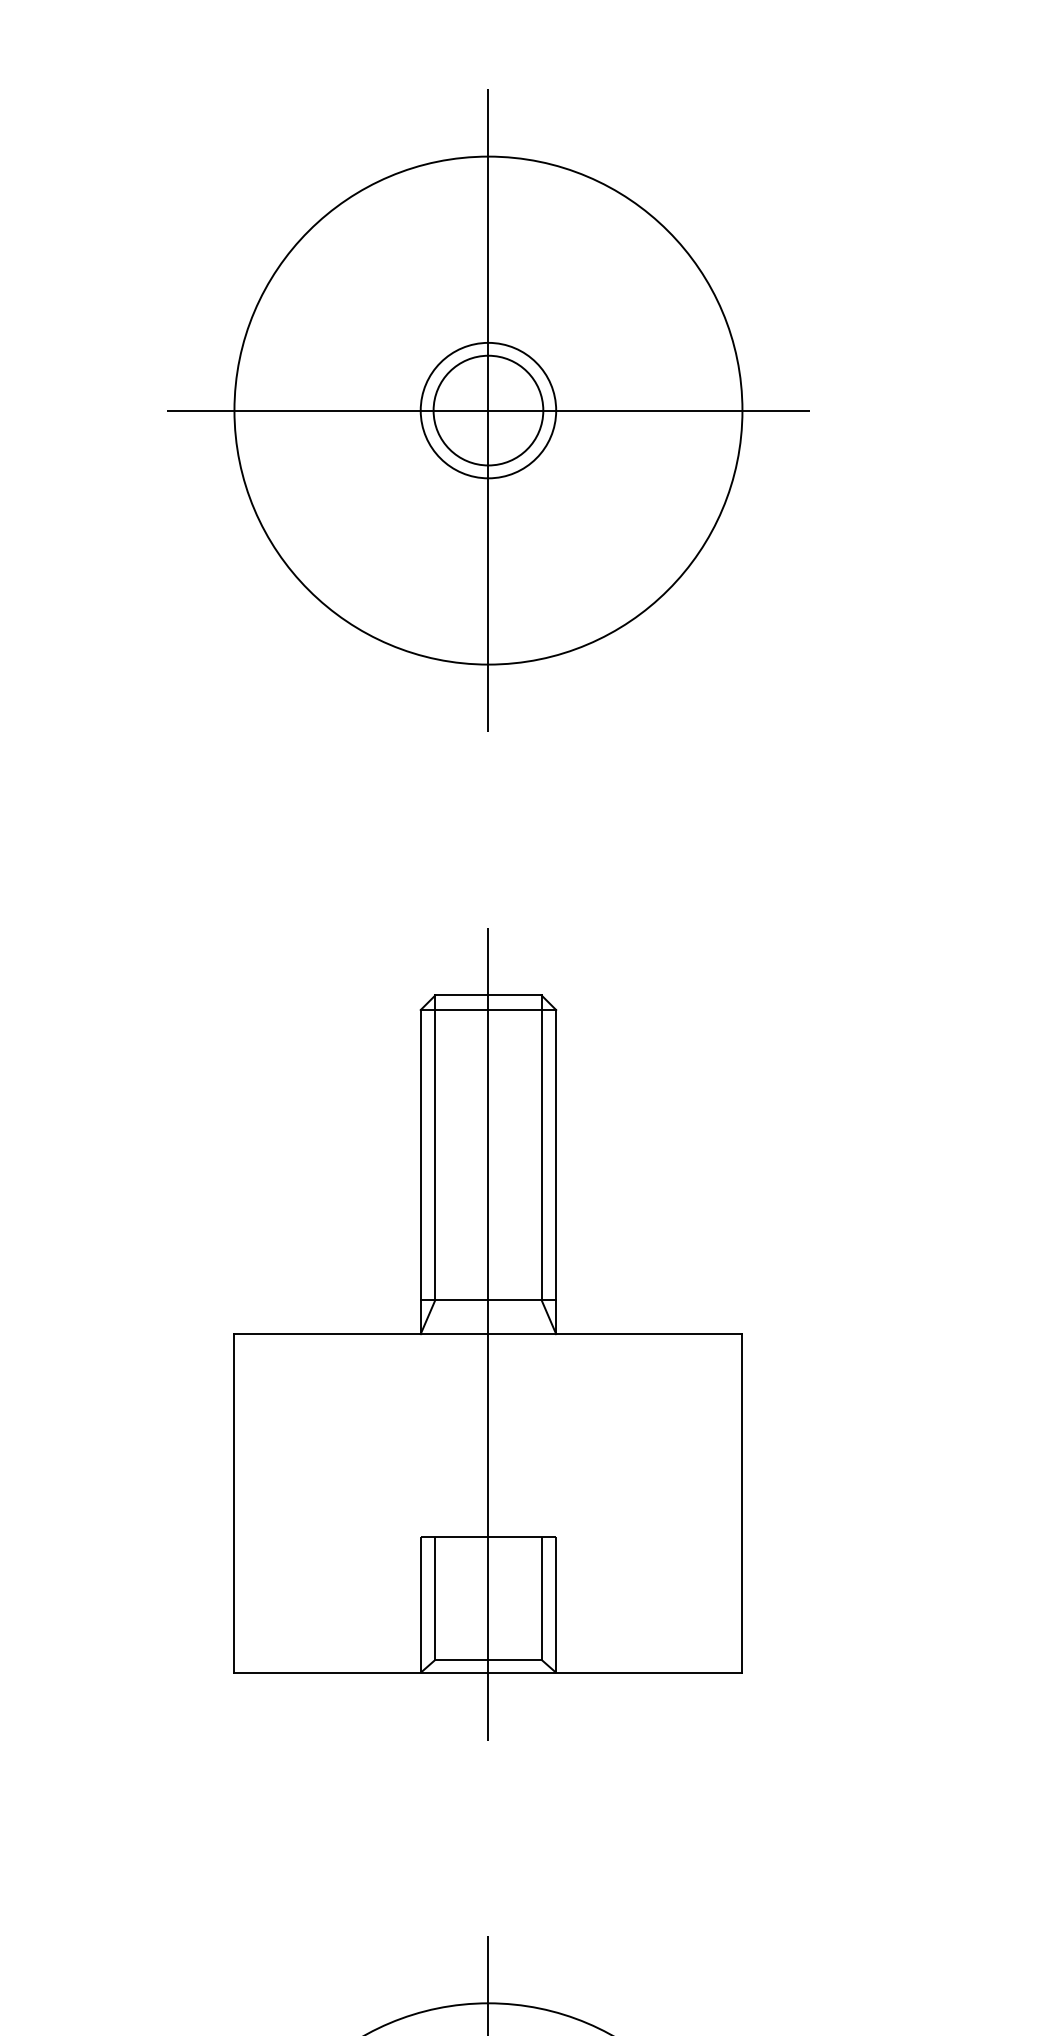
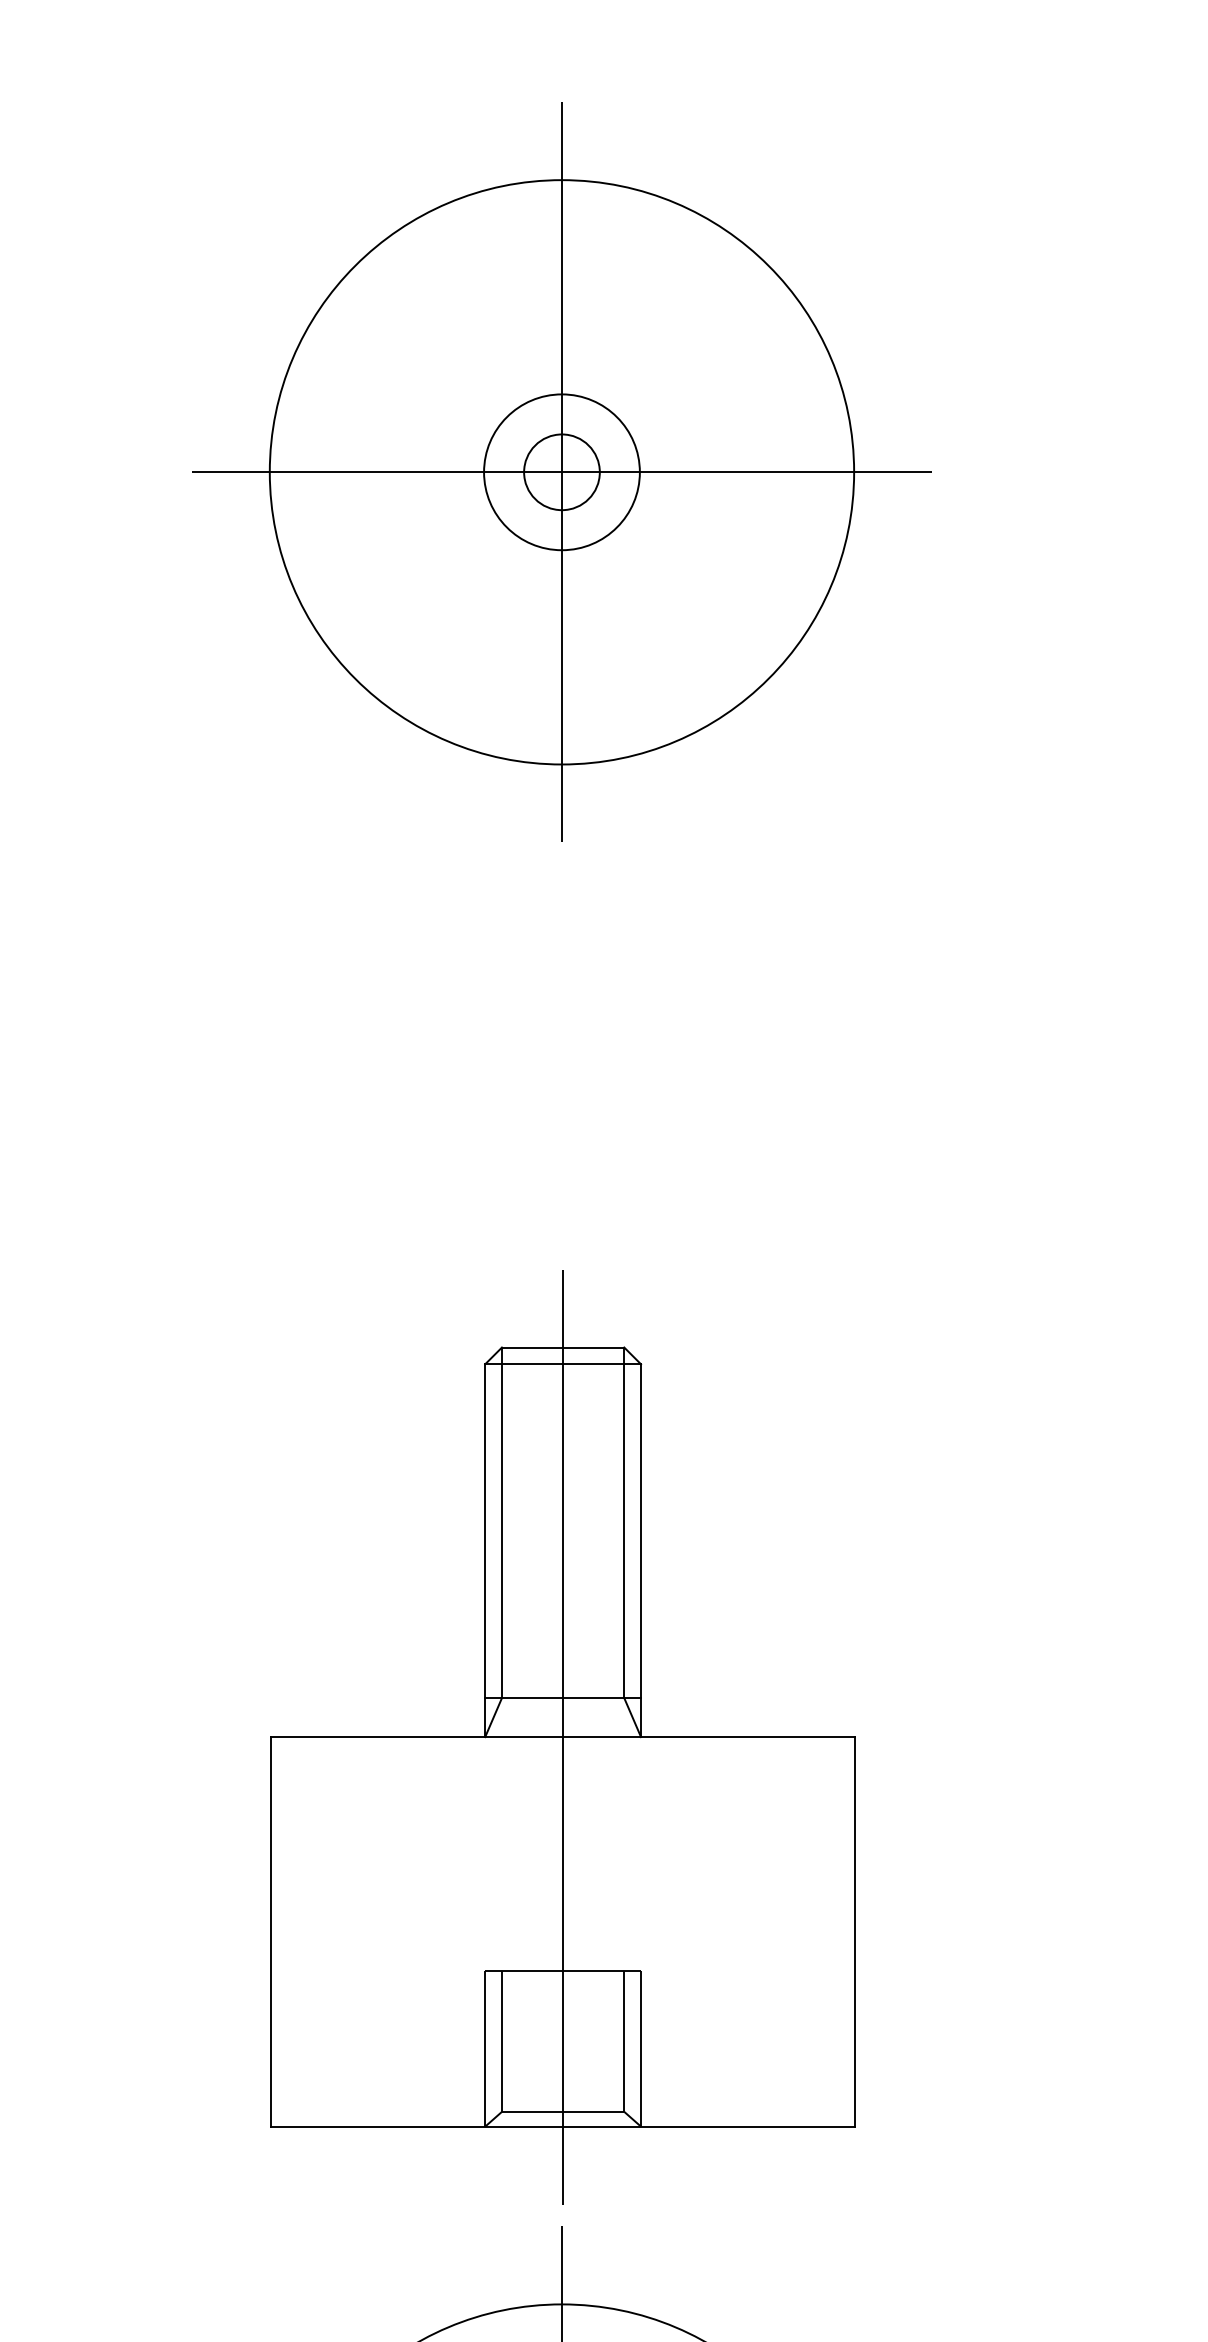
circle: (488, 410) -> (562, 472), size x0.6
part: (487, 1334) -> (562, 1737), moved

